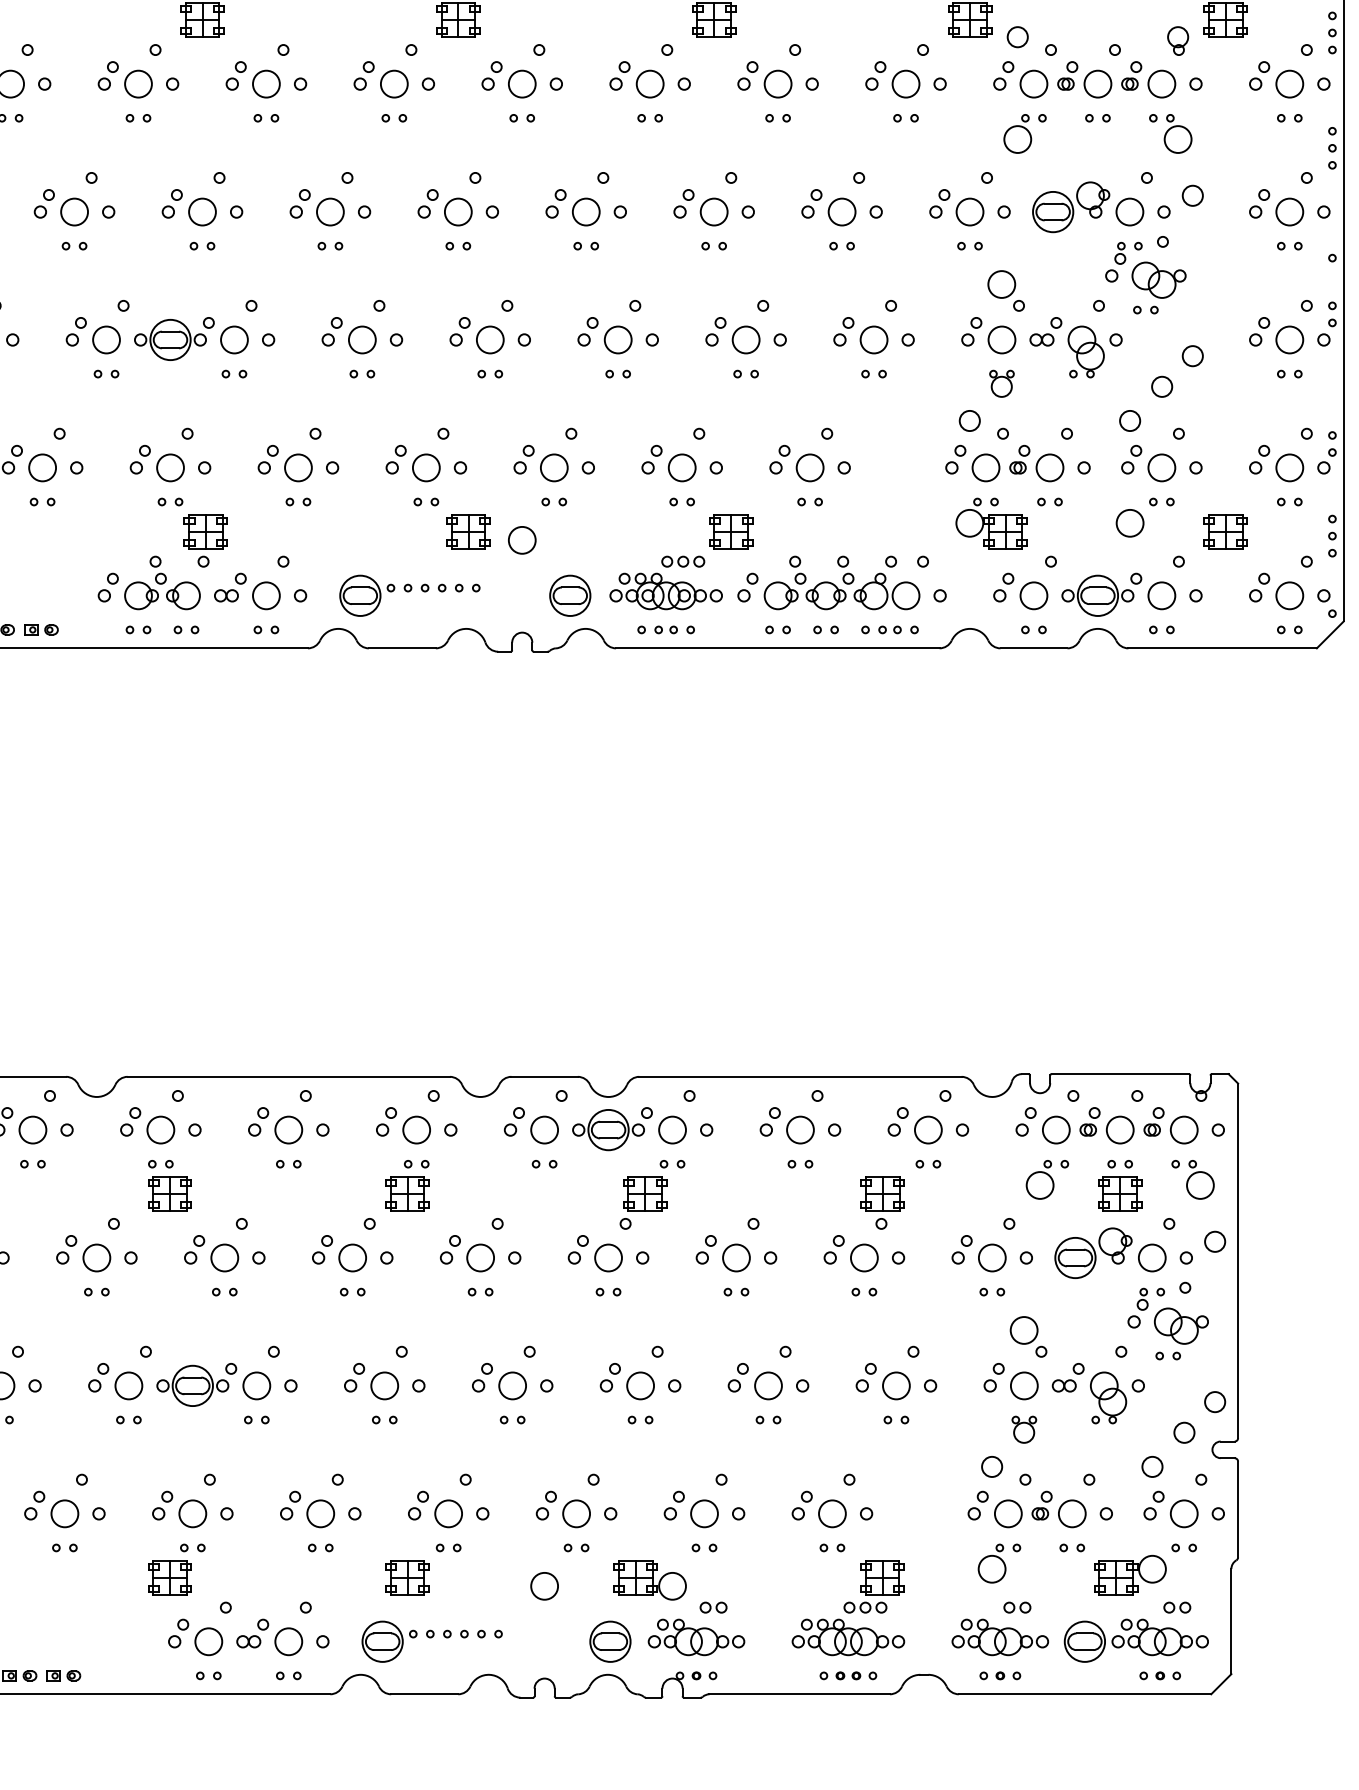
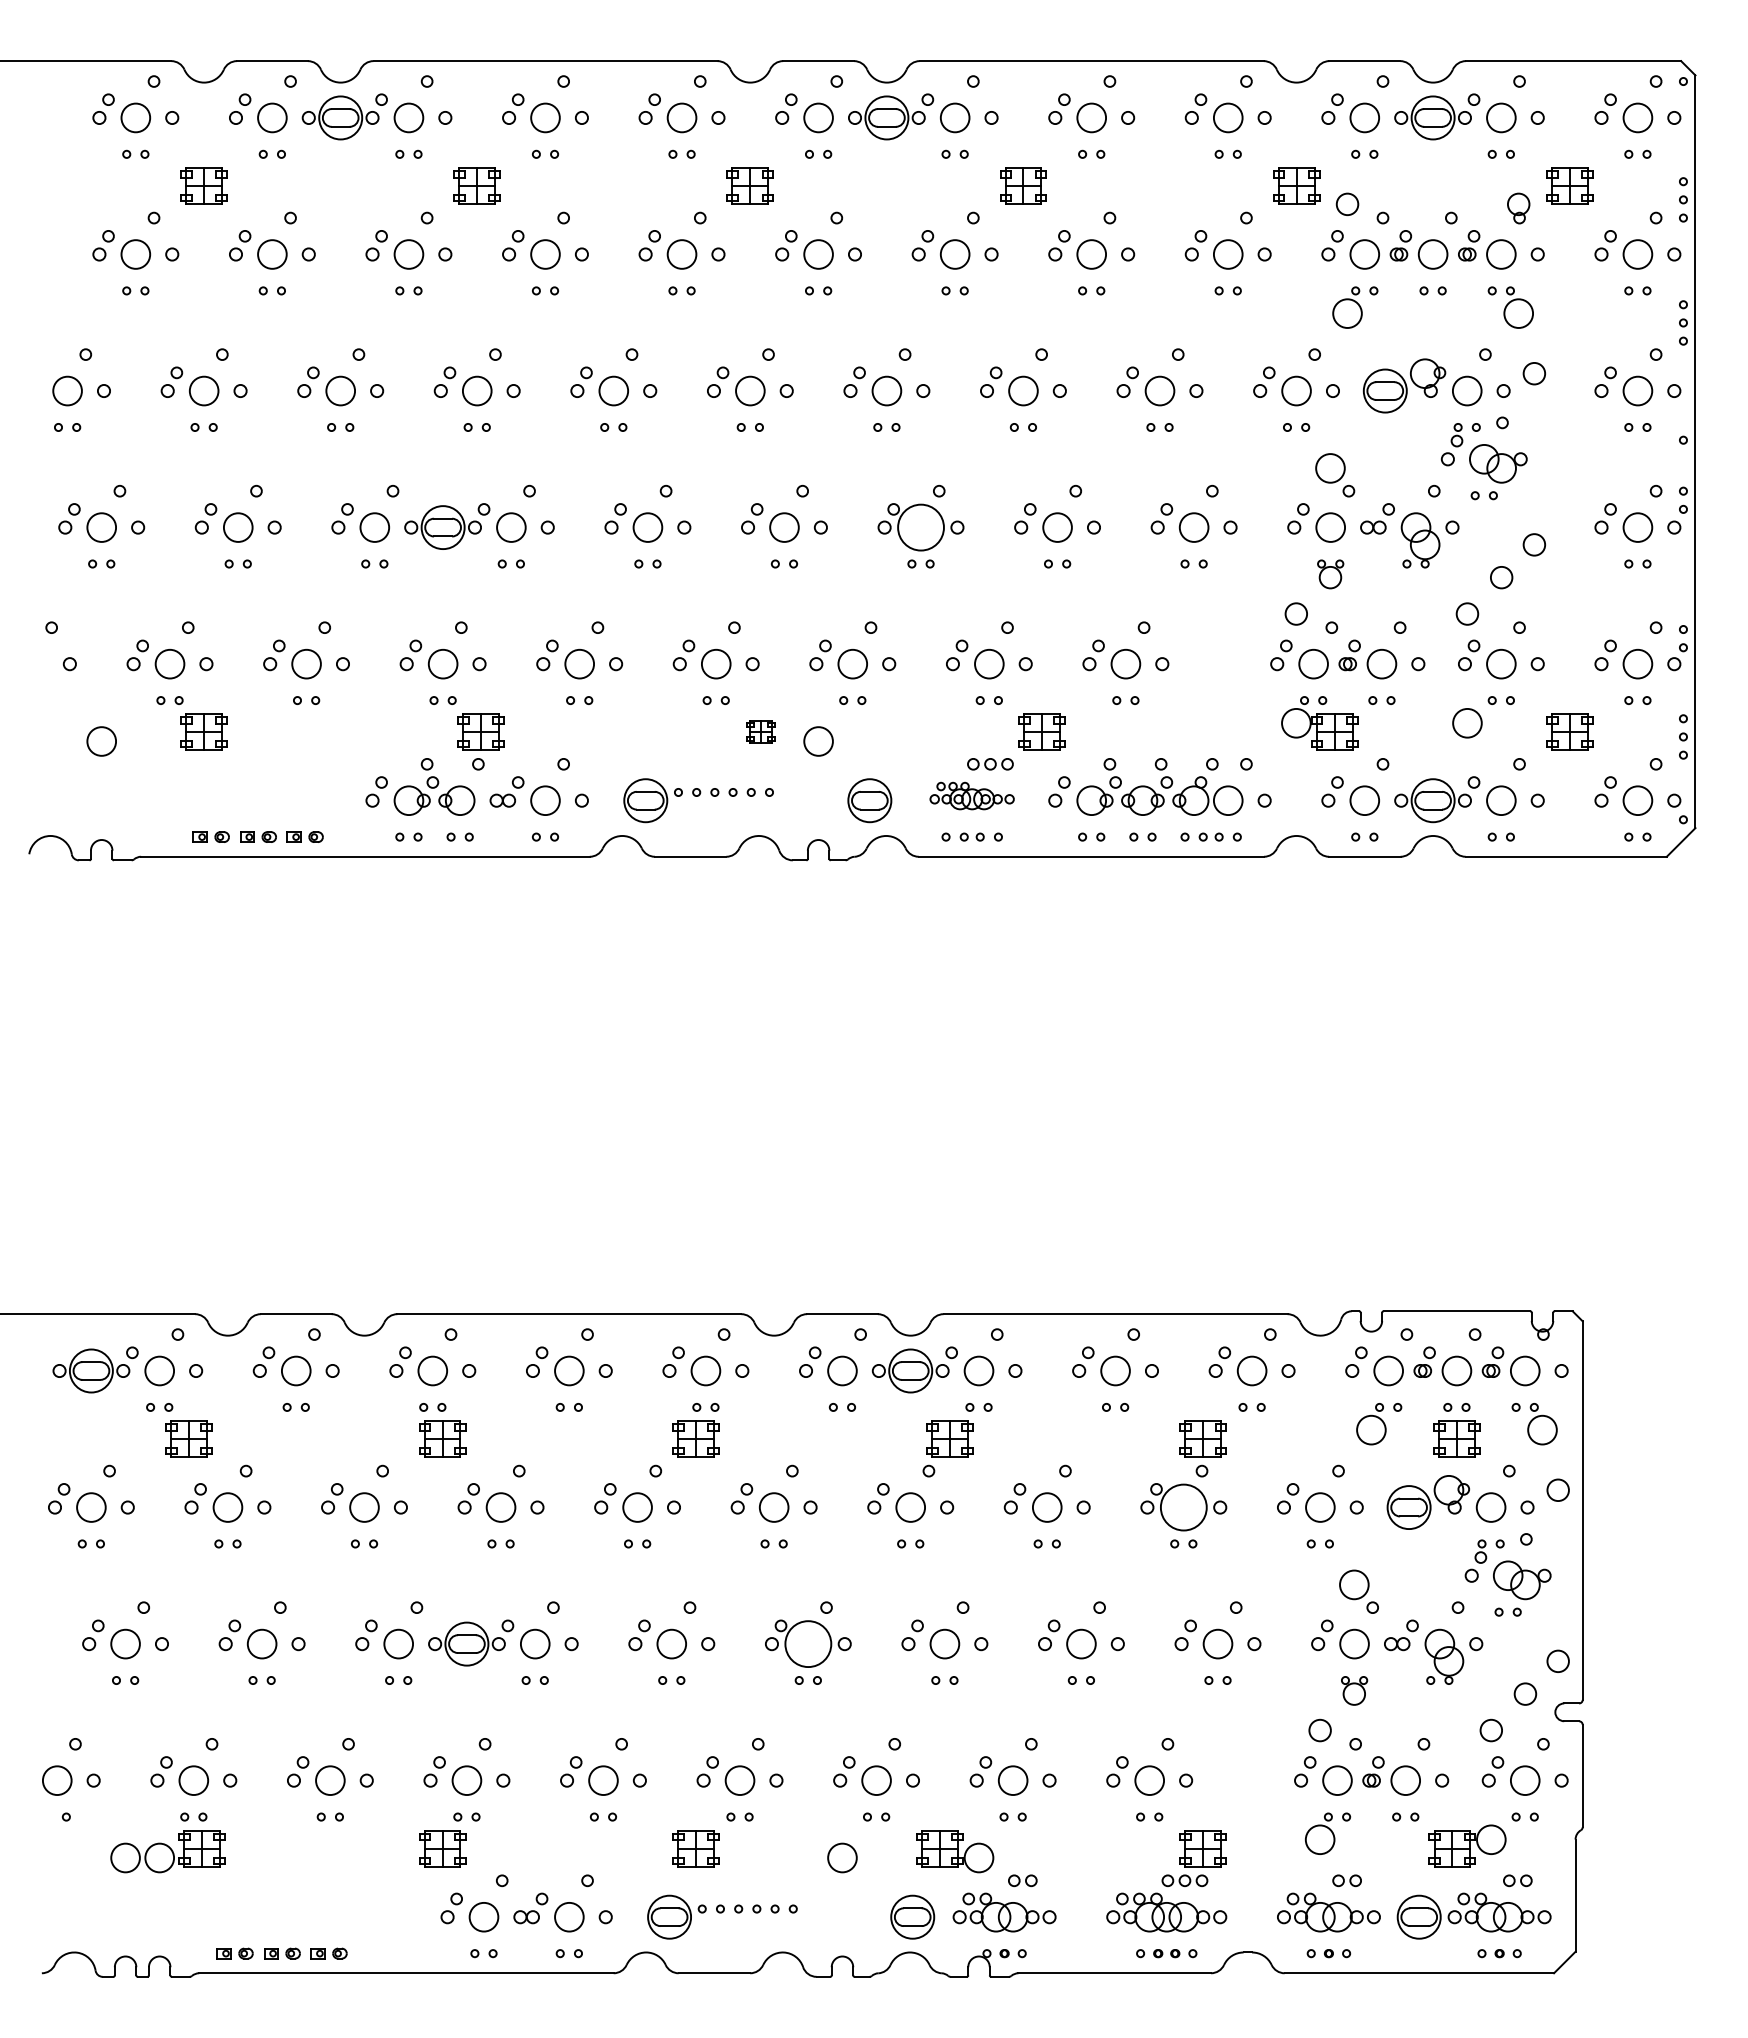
circle: (617, 339) -> (920, 527), size x1.6
part: (467, 530) -> (760, 731), size x0.6
part: (665, 590) -> (971, 795), size x0.7
circle: (864, 1257) -> (1183, 1507), size x1.6
circle: (512, 1385) -> (808, 1643), size x1.6

